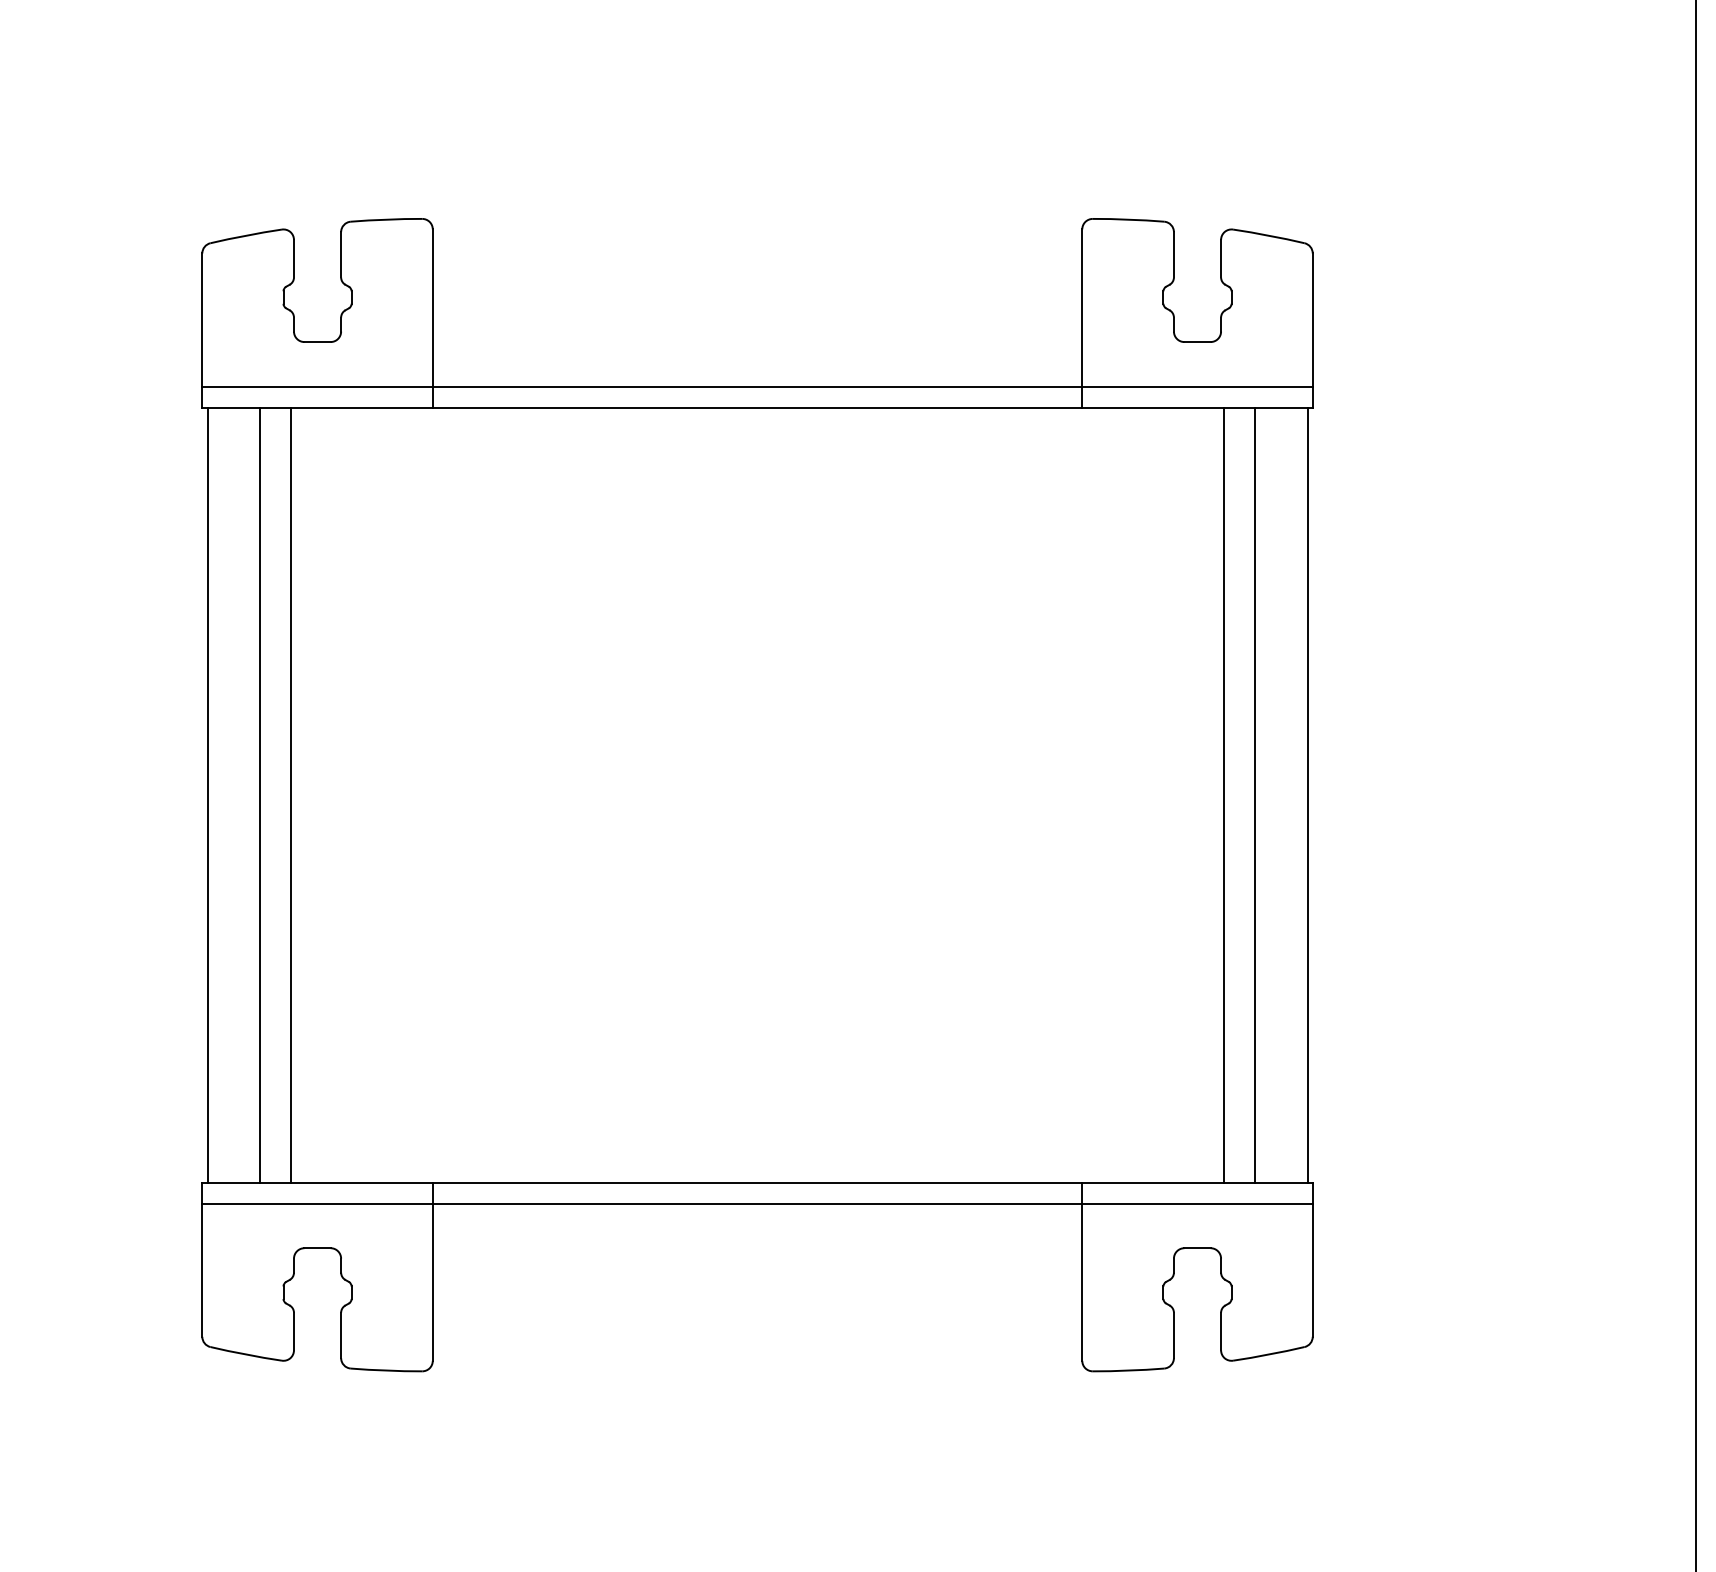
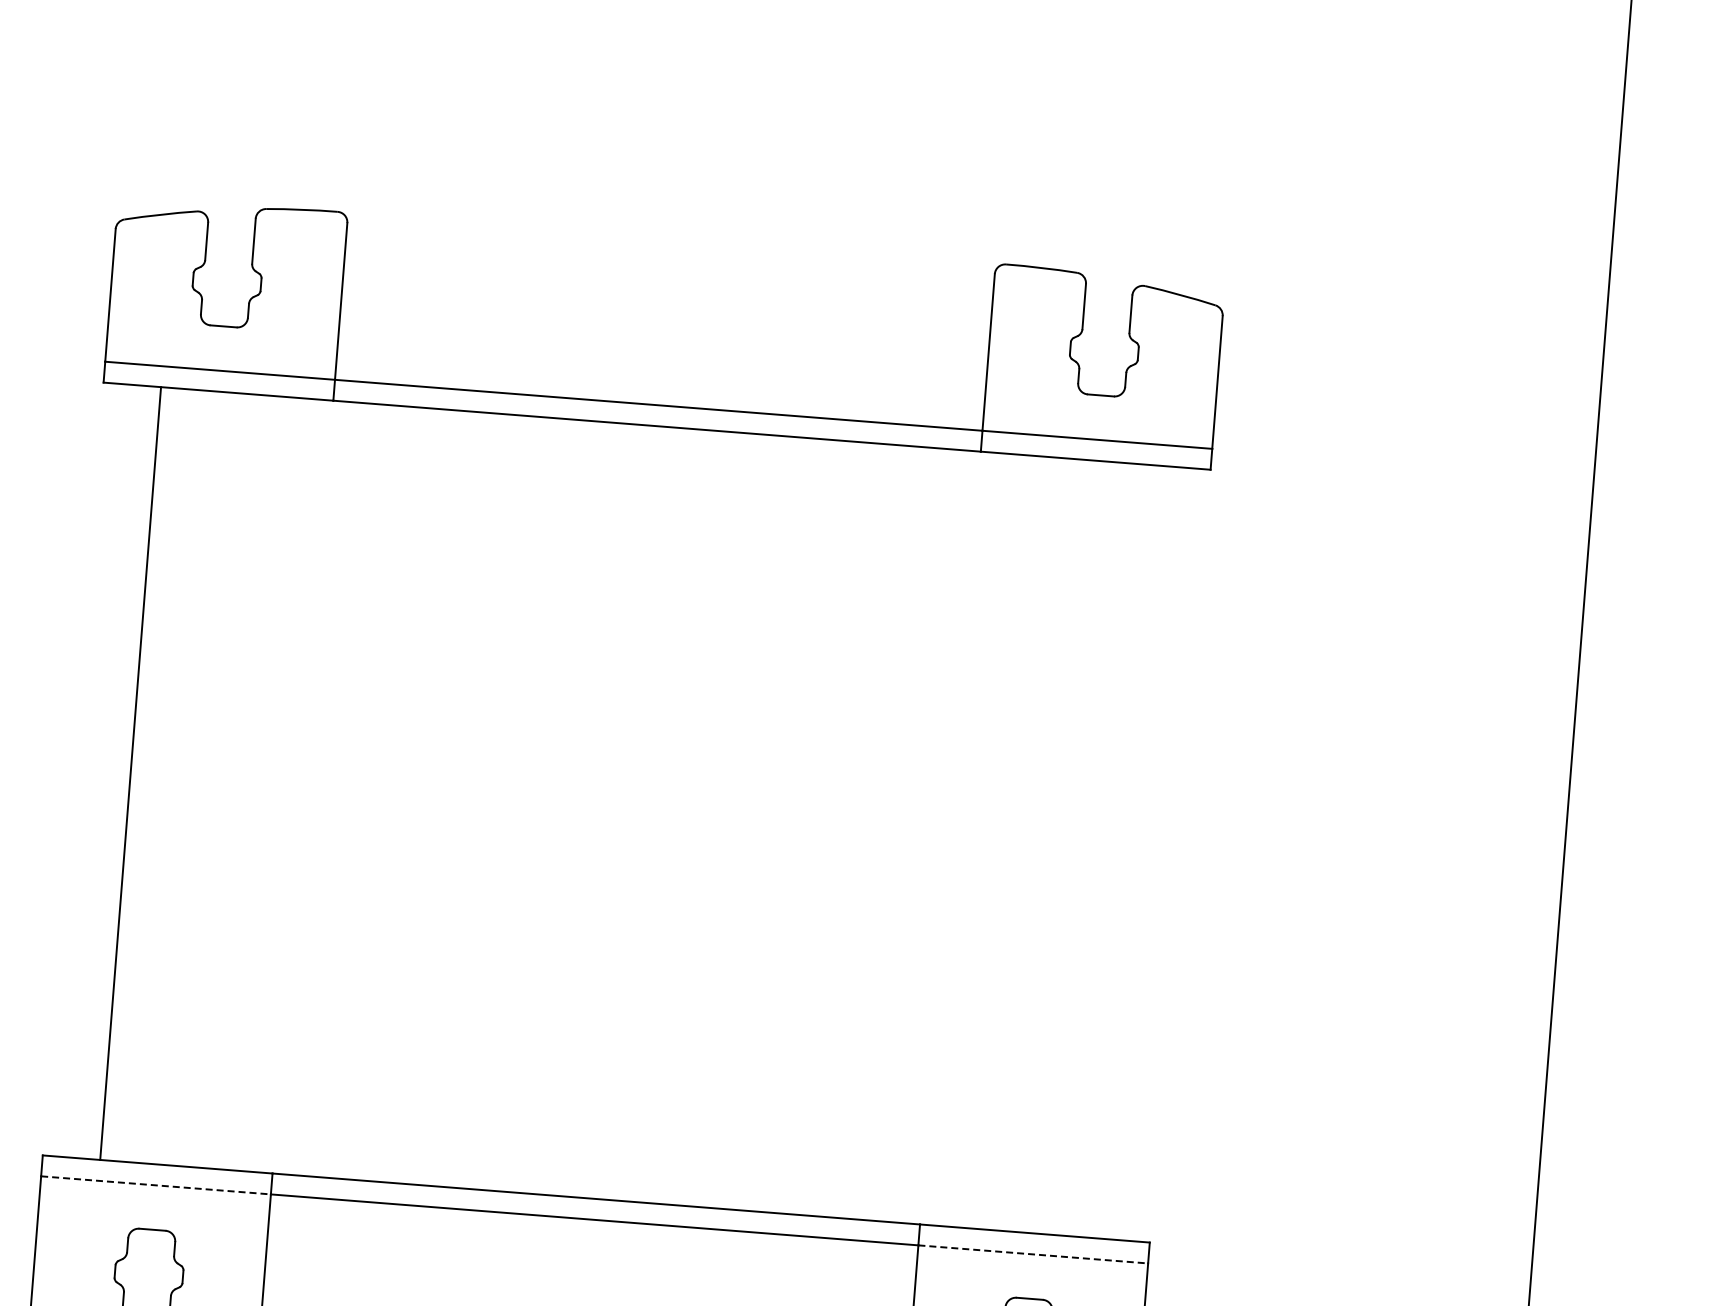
line: (207, 794) -> (78, 768), removed
line: (291, 794) -> (162, 775), removed
line: (1223, 794) -> (1091, 848), removed
line: (1255, 794) -> (1123, 851), removed
line: (1307, 794) -> (1175, 855), removed
line: (318, 1203) -> (156, 1185), solid -> dashed
line: (1198, 1203) -> (1034, 1254), solid -> dashed

